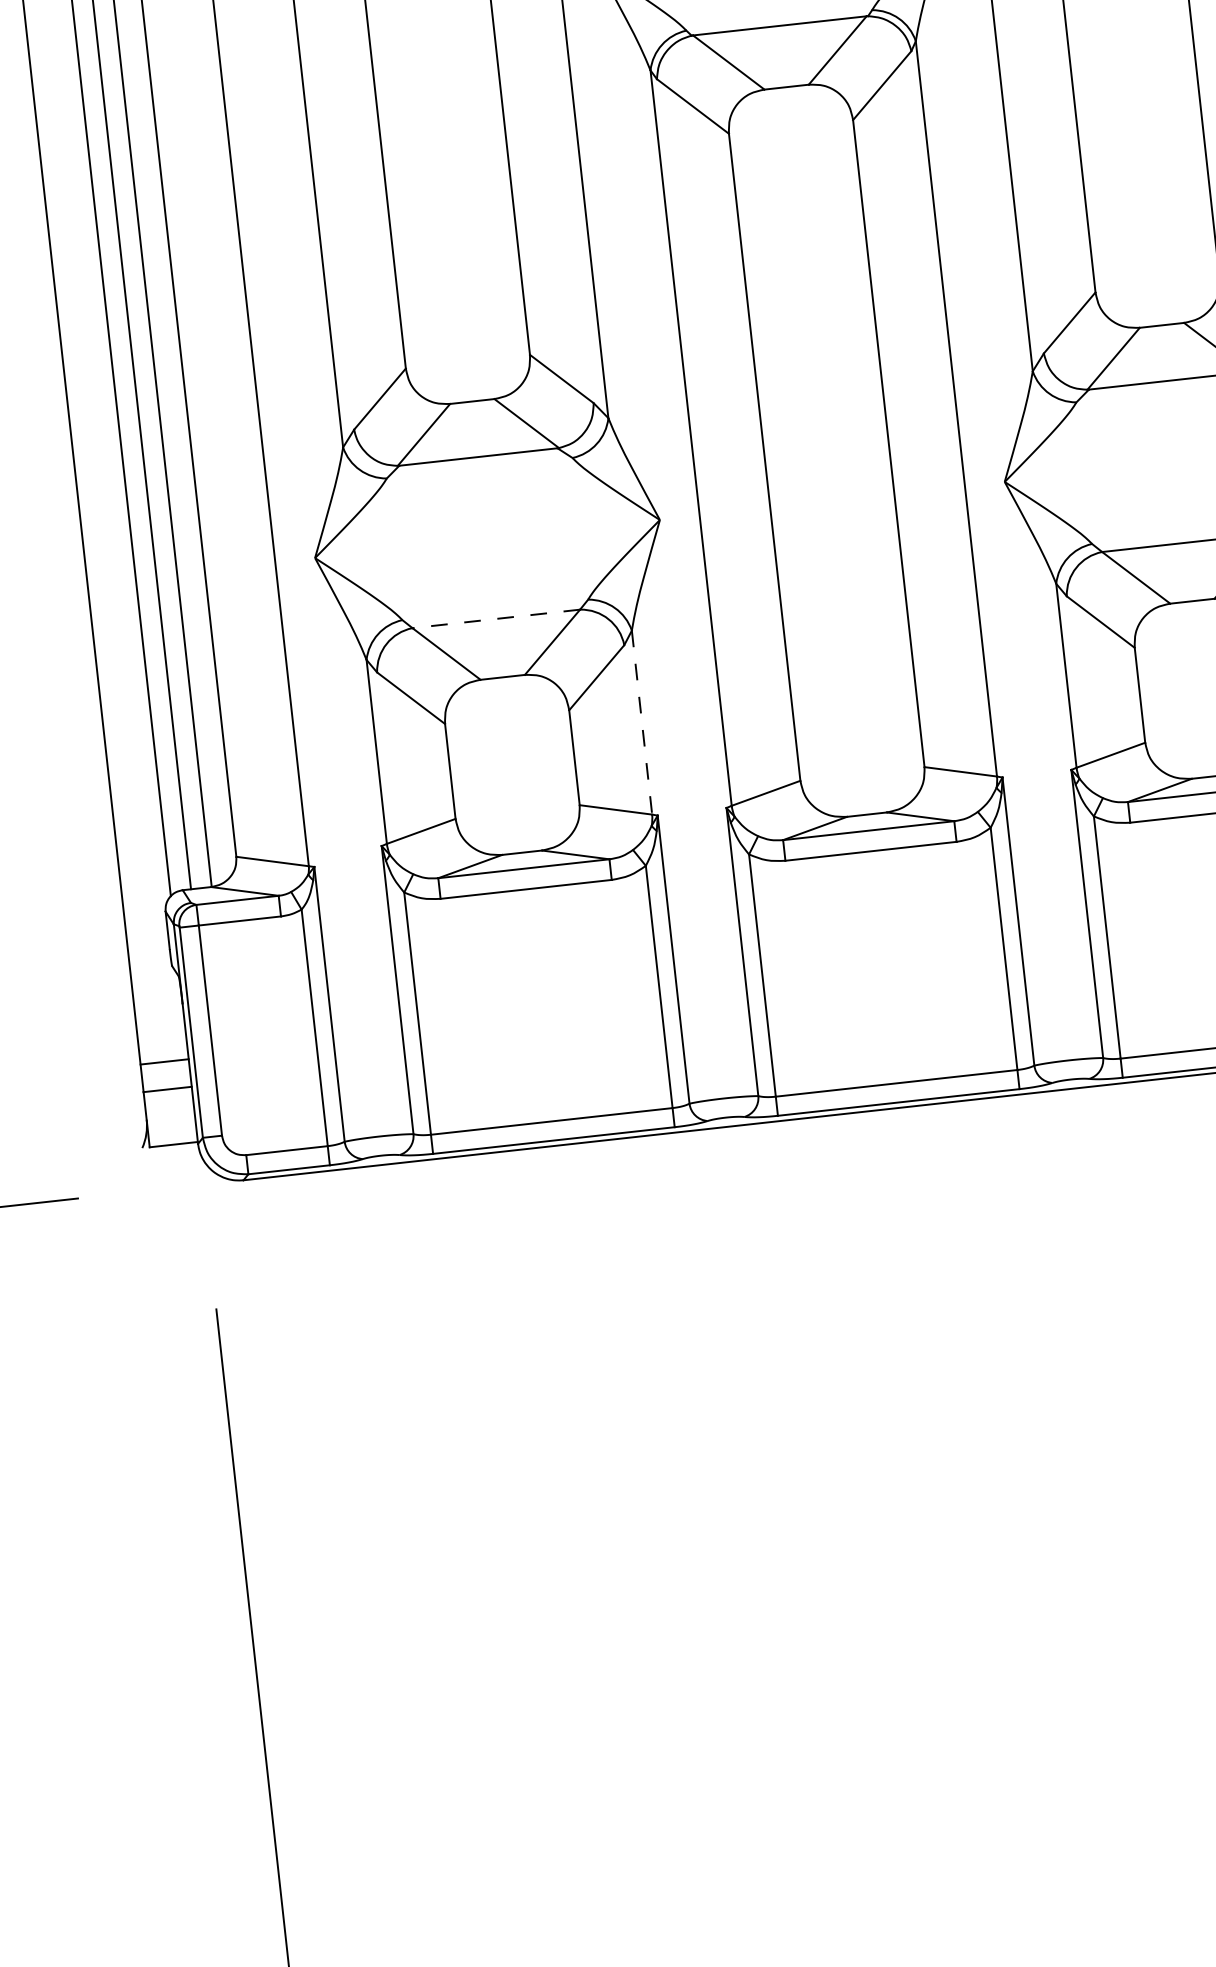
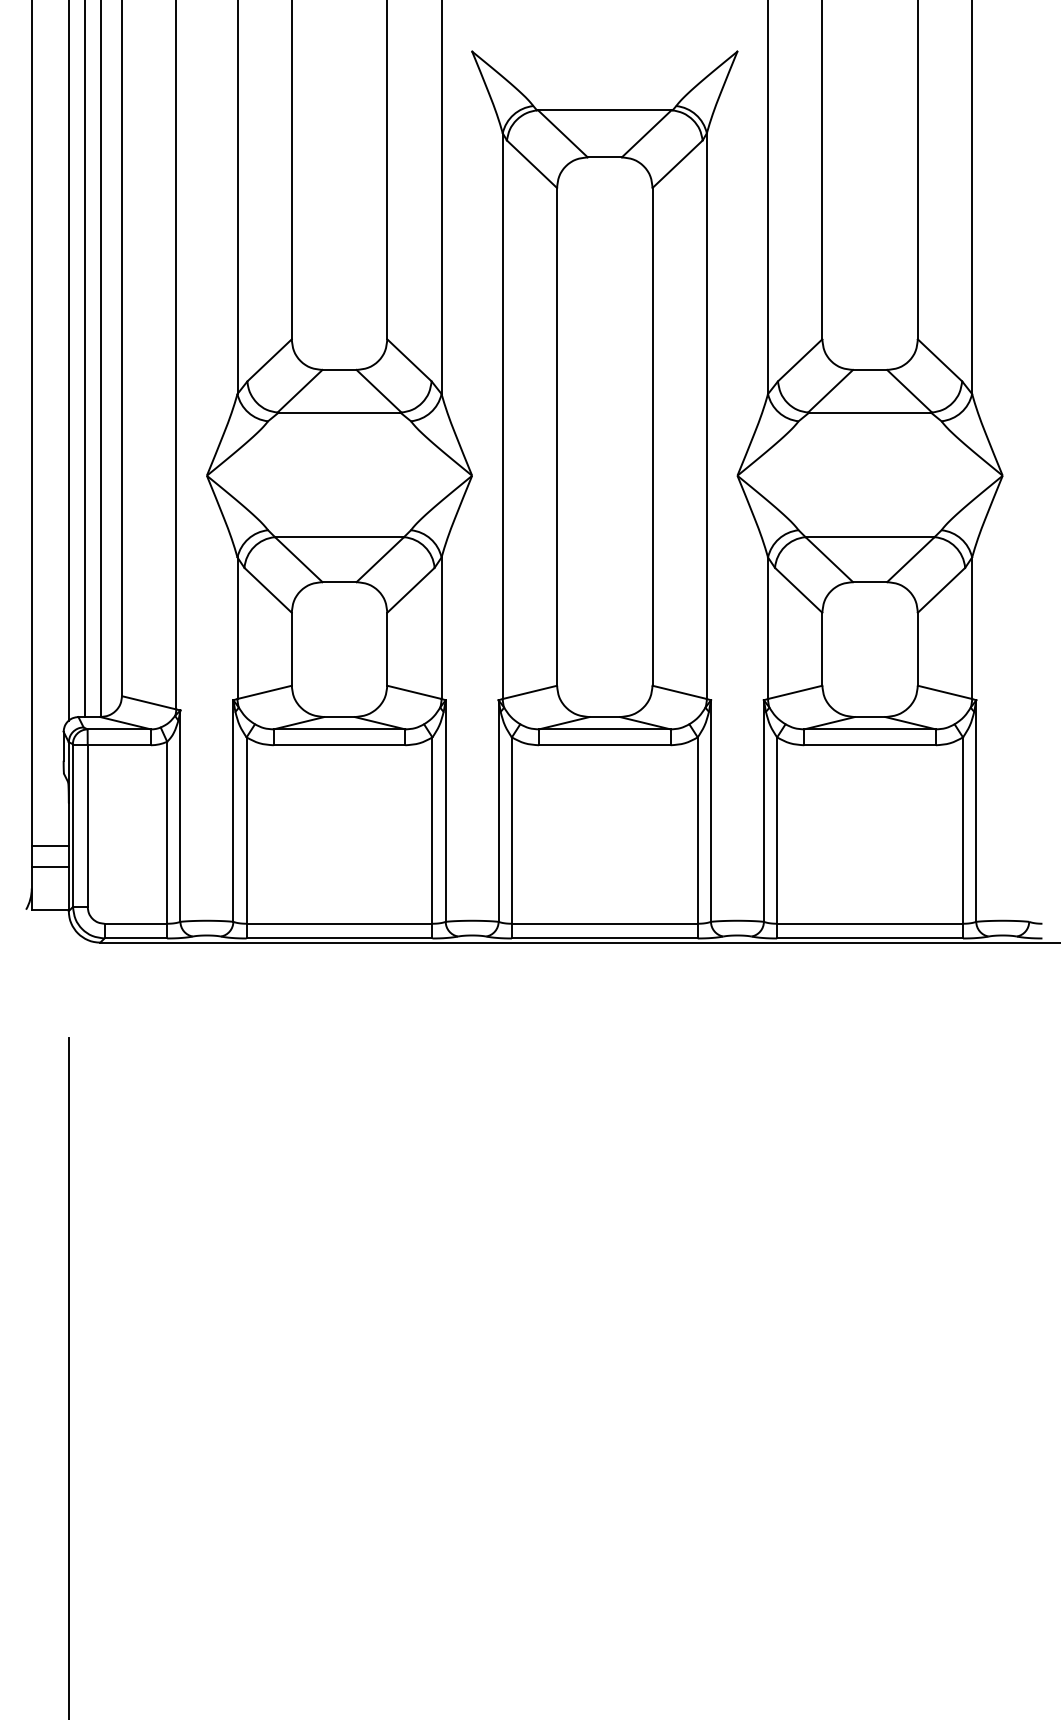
line: (496, 619) -> (339, 537), dashed -> solid
line: (641, 722) -> (441, 628), dashed -> solid

